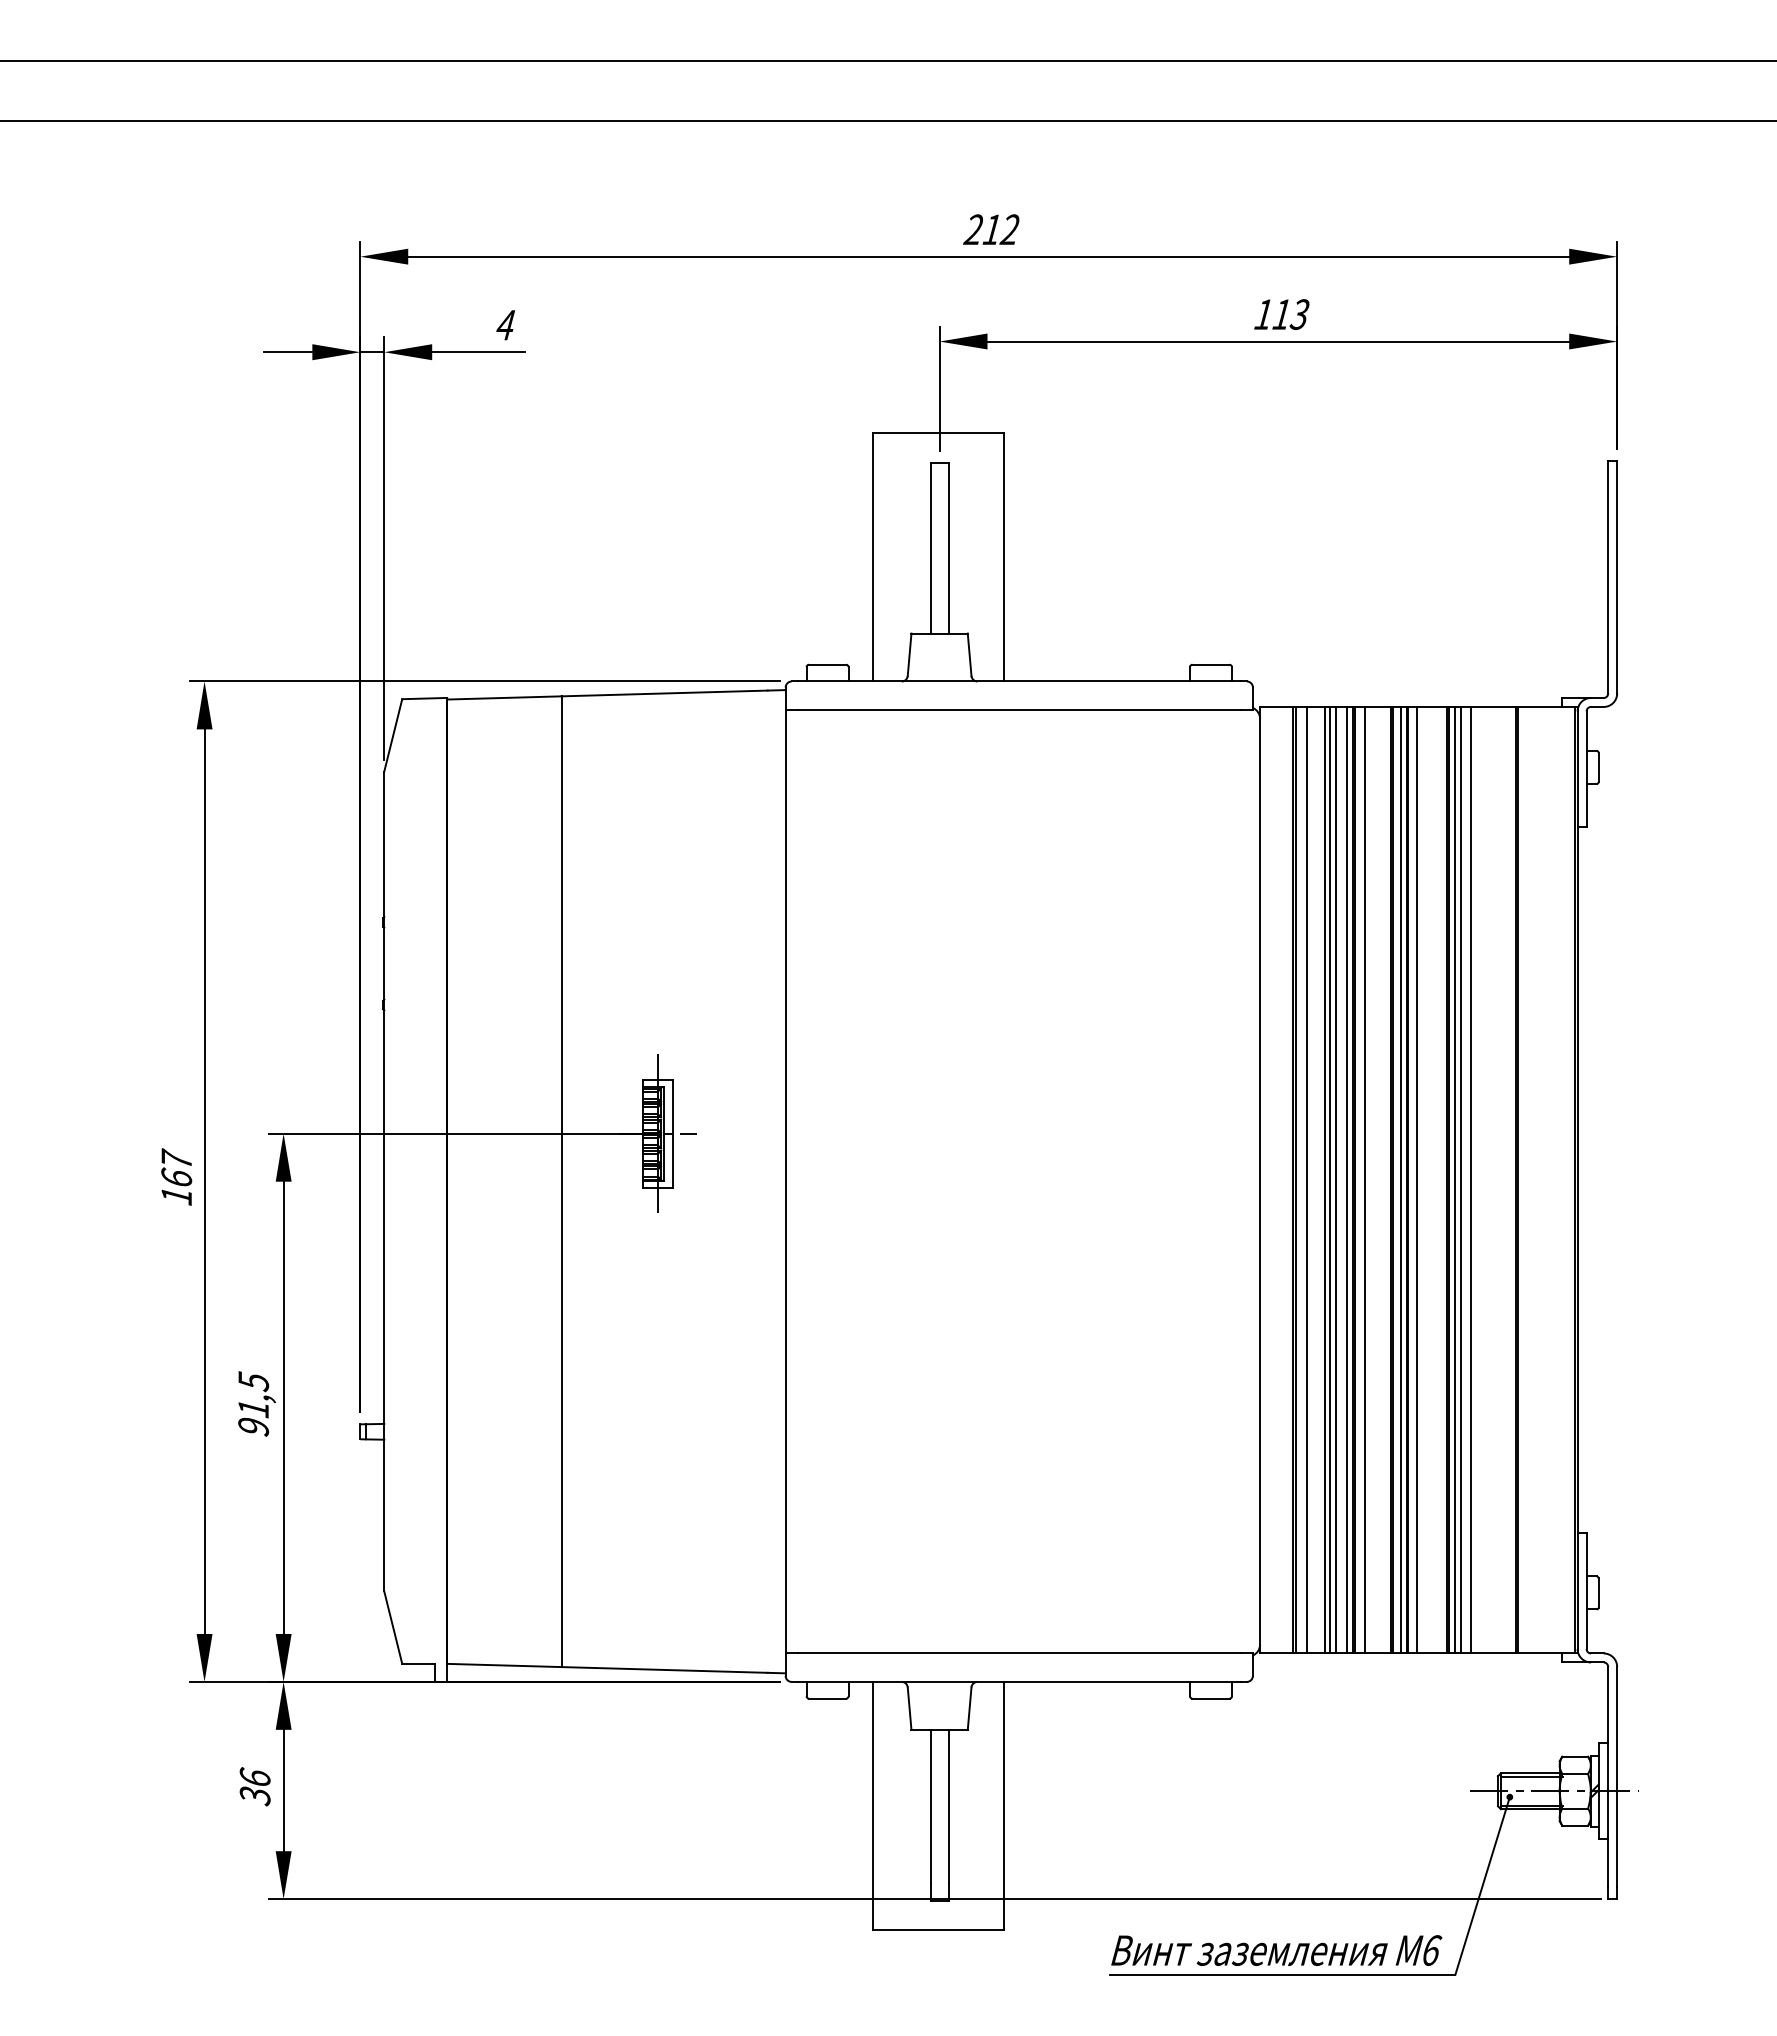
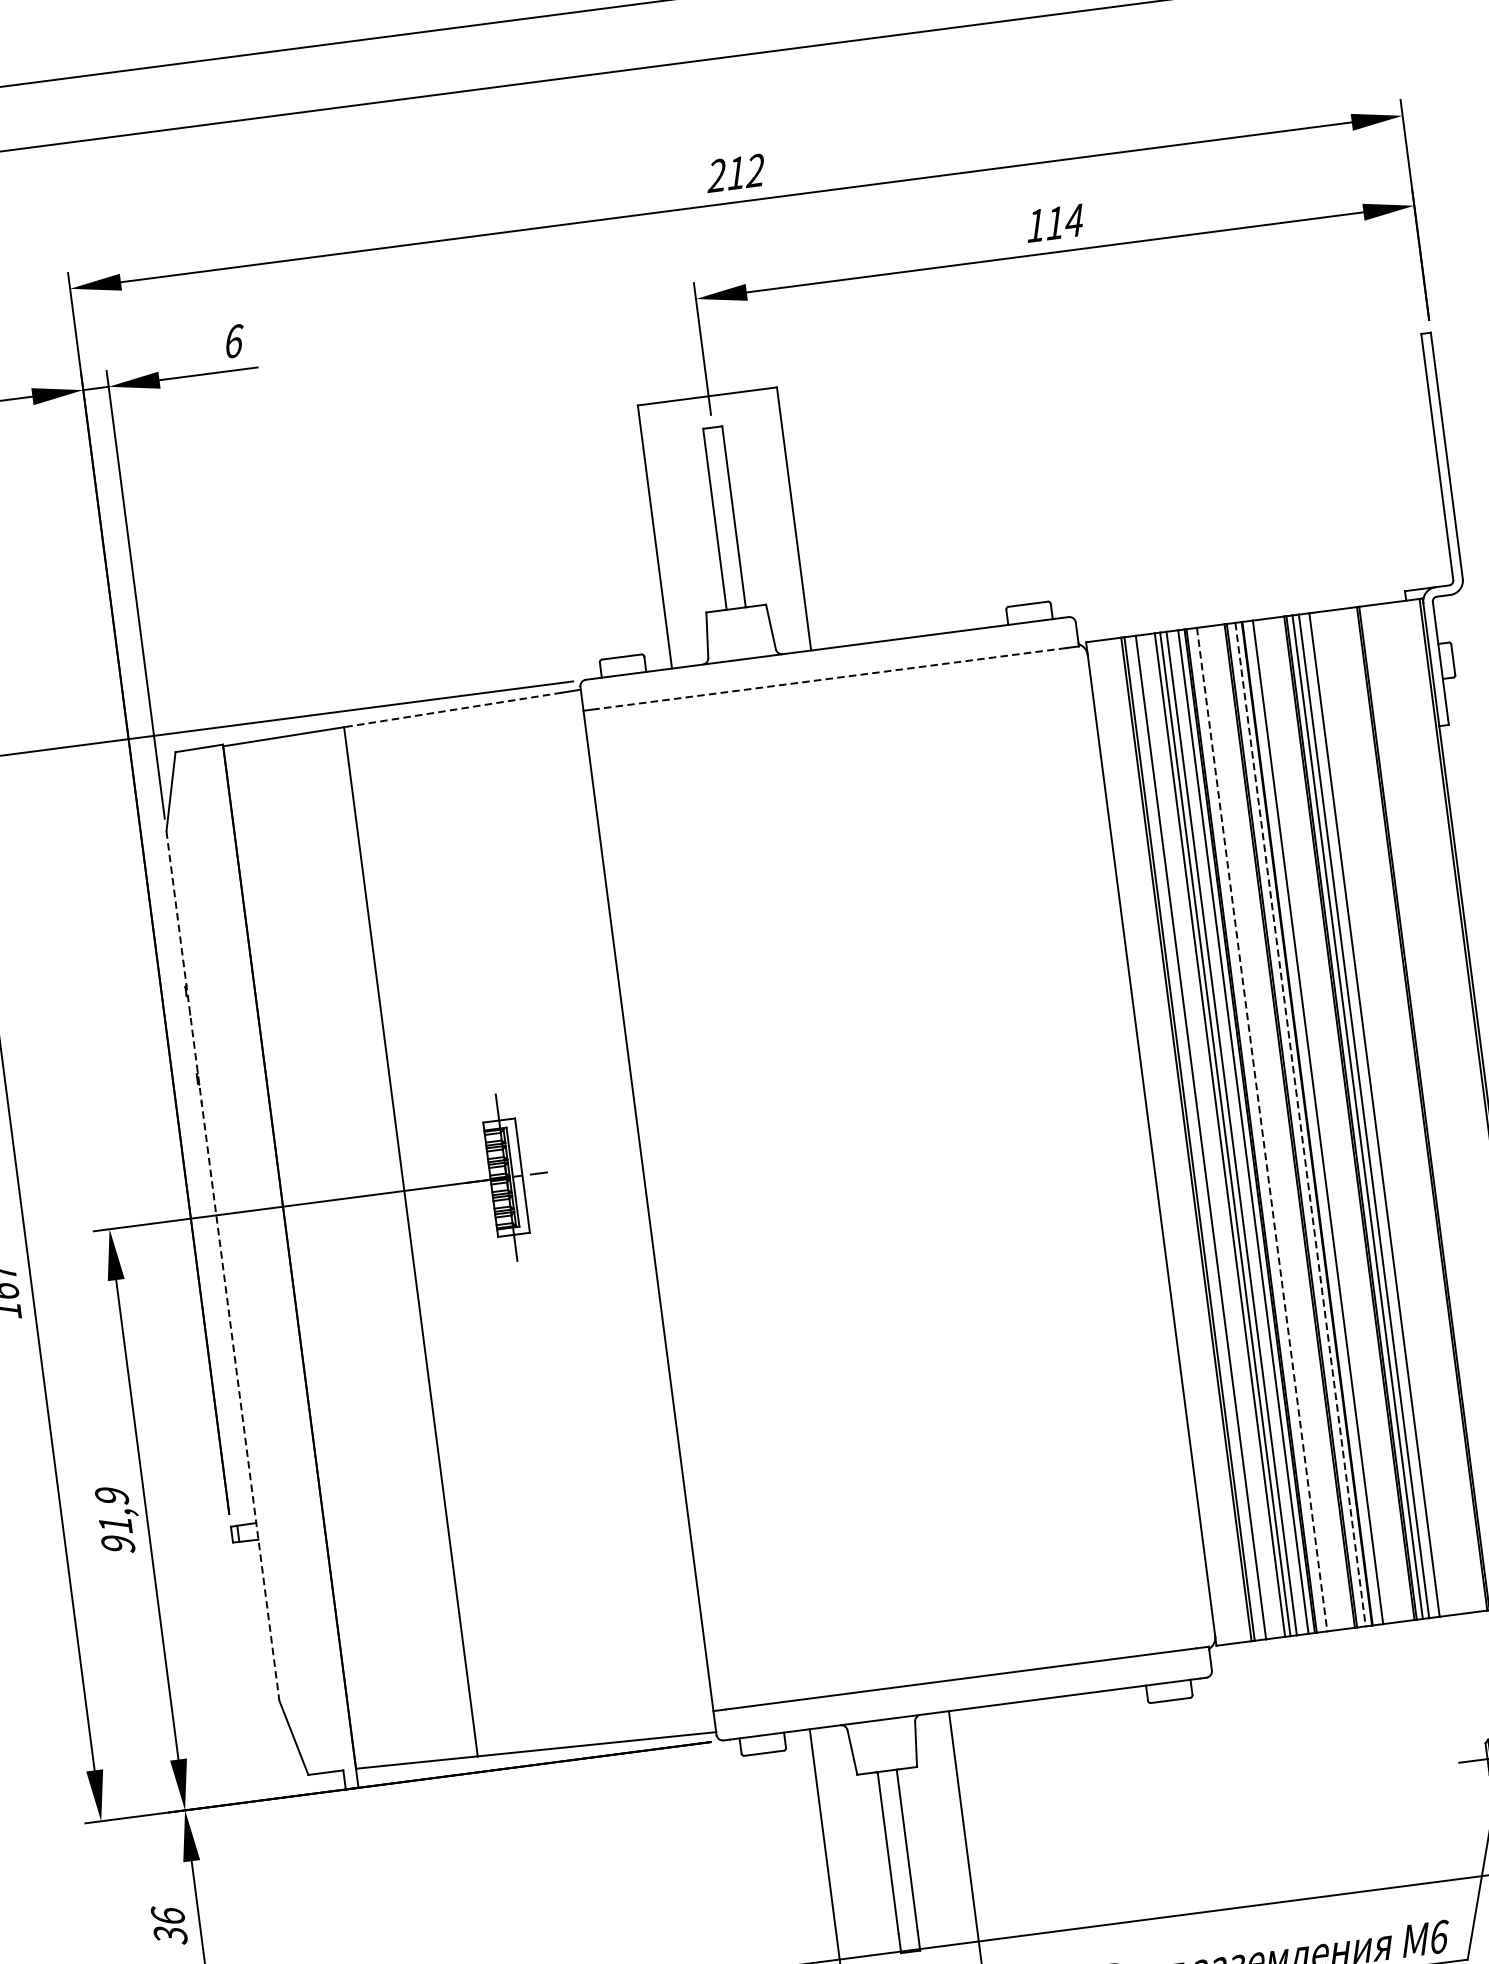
text: (1299, 314) -> (1073, 220), 113 -> 114
text: (506, 324) -> (234, 340), 4 -> 6
line: (664, 693) -> (452, 710), solid -> dashed
line: (1019, 709) -> (831, 678), solid -> dashed
line: (1364, 1180) -> (1261, 1129), solid -> dashed
line: (1400, 1180) -> (1300, 1124), solid -> dashed
line: (384, 1181) -> (223, 1265), solid -> dashed
text: (253, 1381) -> (111, 1496), 91,5 -> 91,9

